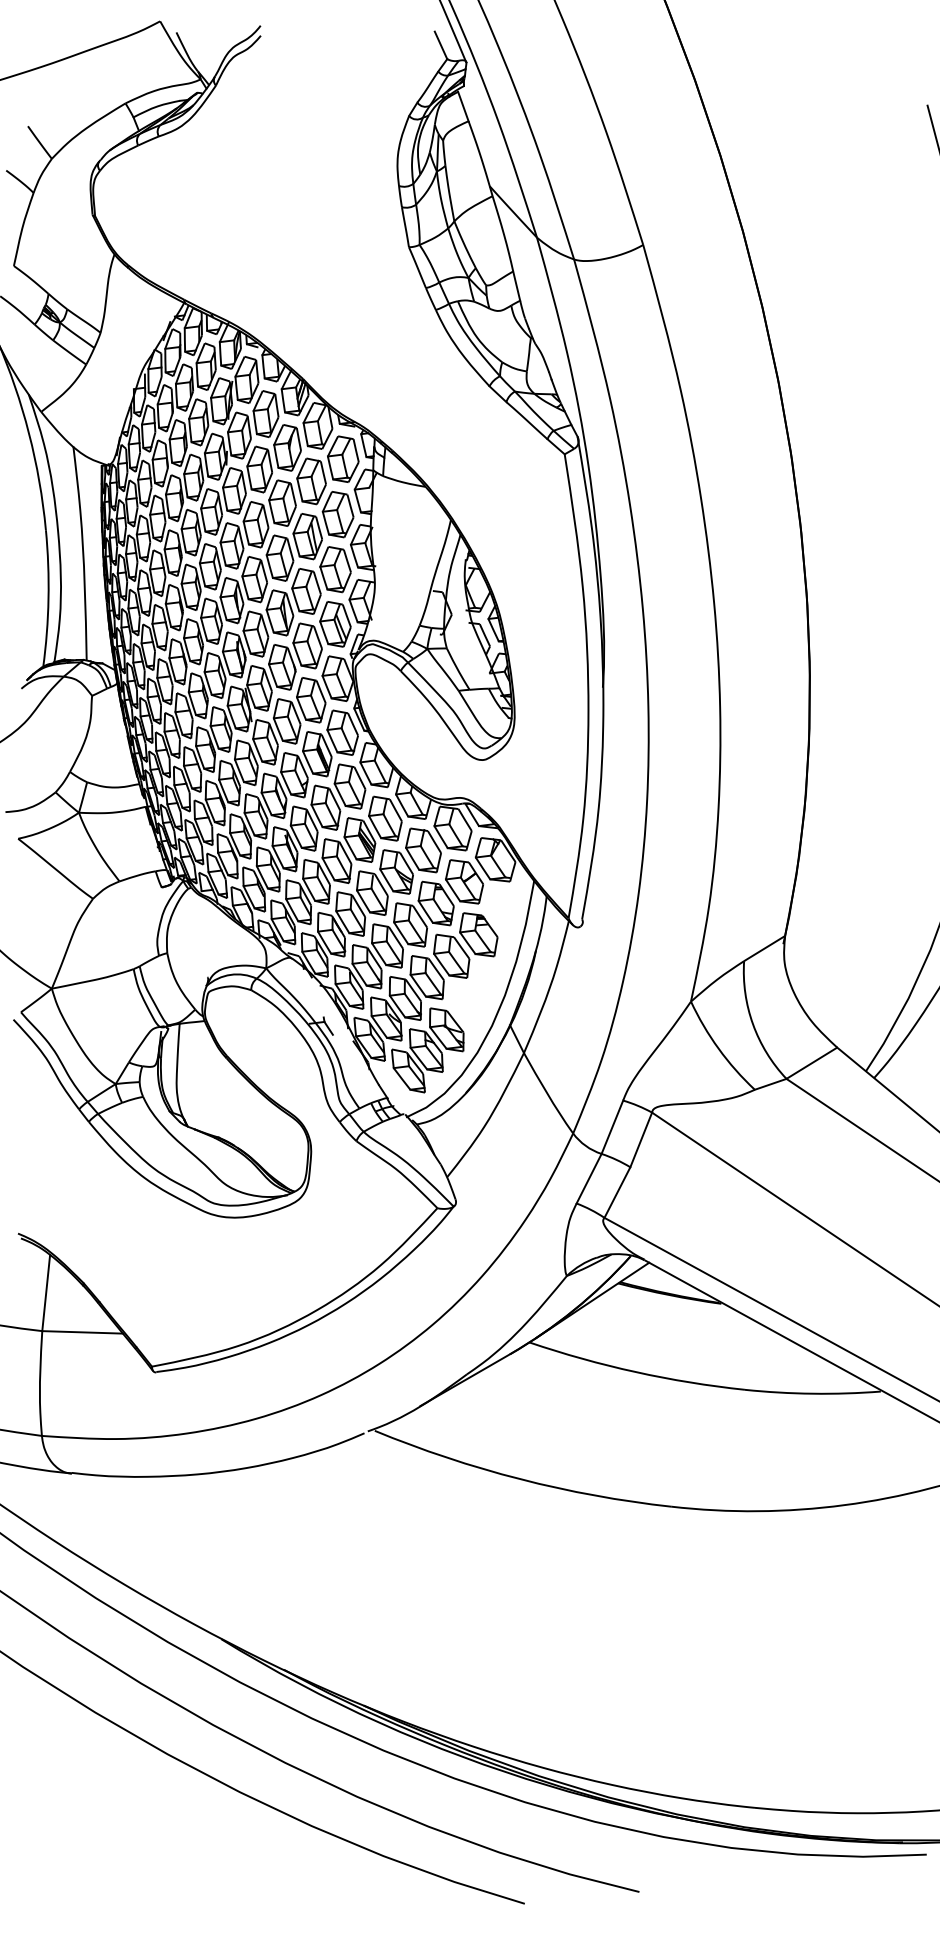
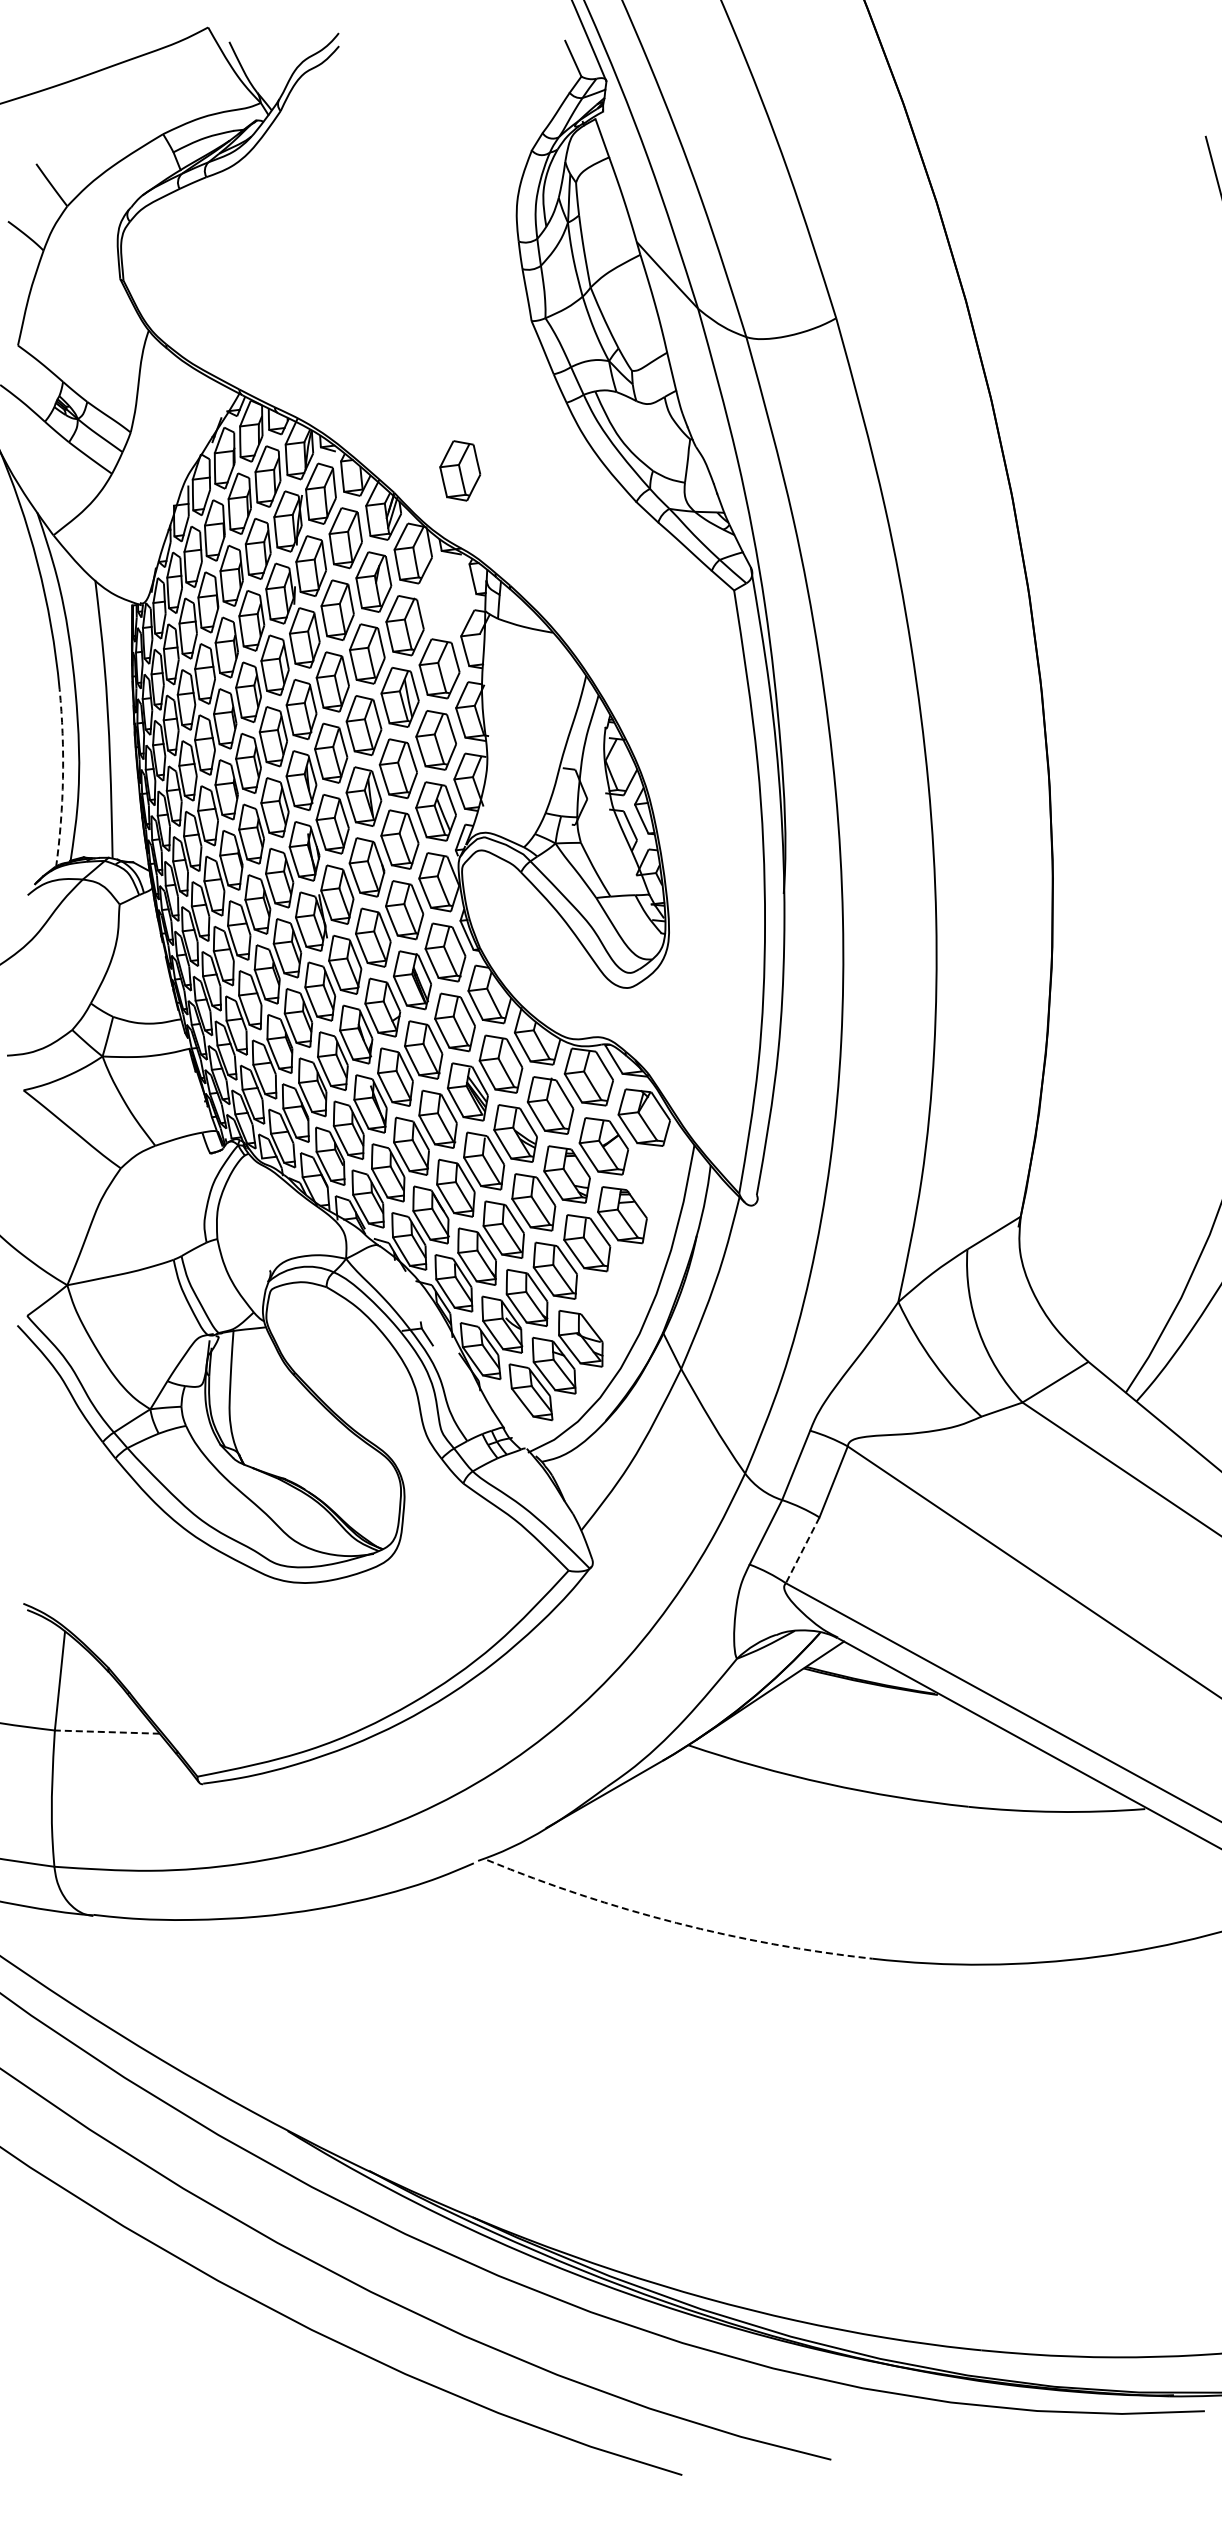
part: (343, 458) -> (460, 470), moved
arc: (48, 598) -> (63, 778), solid -> dashed
line: (617, 1192) -> (802, 1550), solid -> dashed
line: (81, 1332) -> (106, 1732), solid -> dashed
arc: (520, 1479) -> (676, 1923), solid -> dashed

